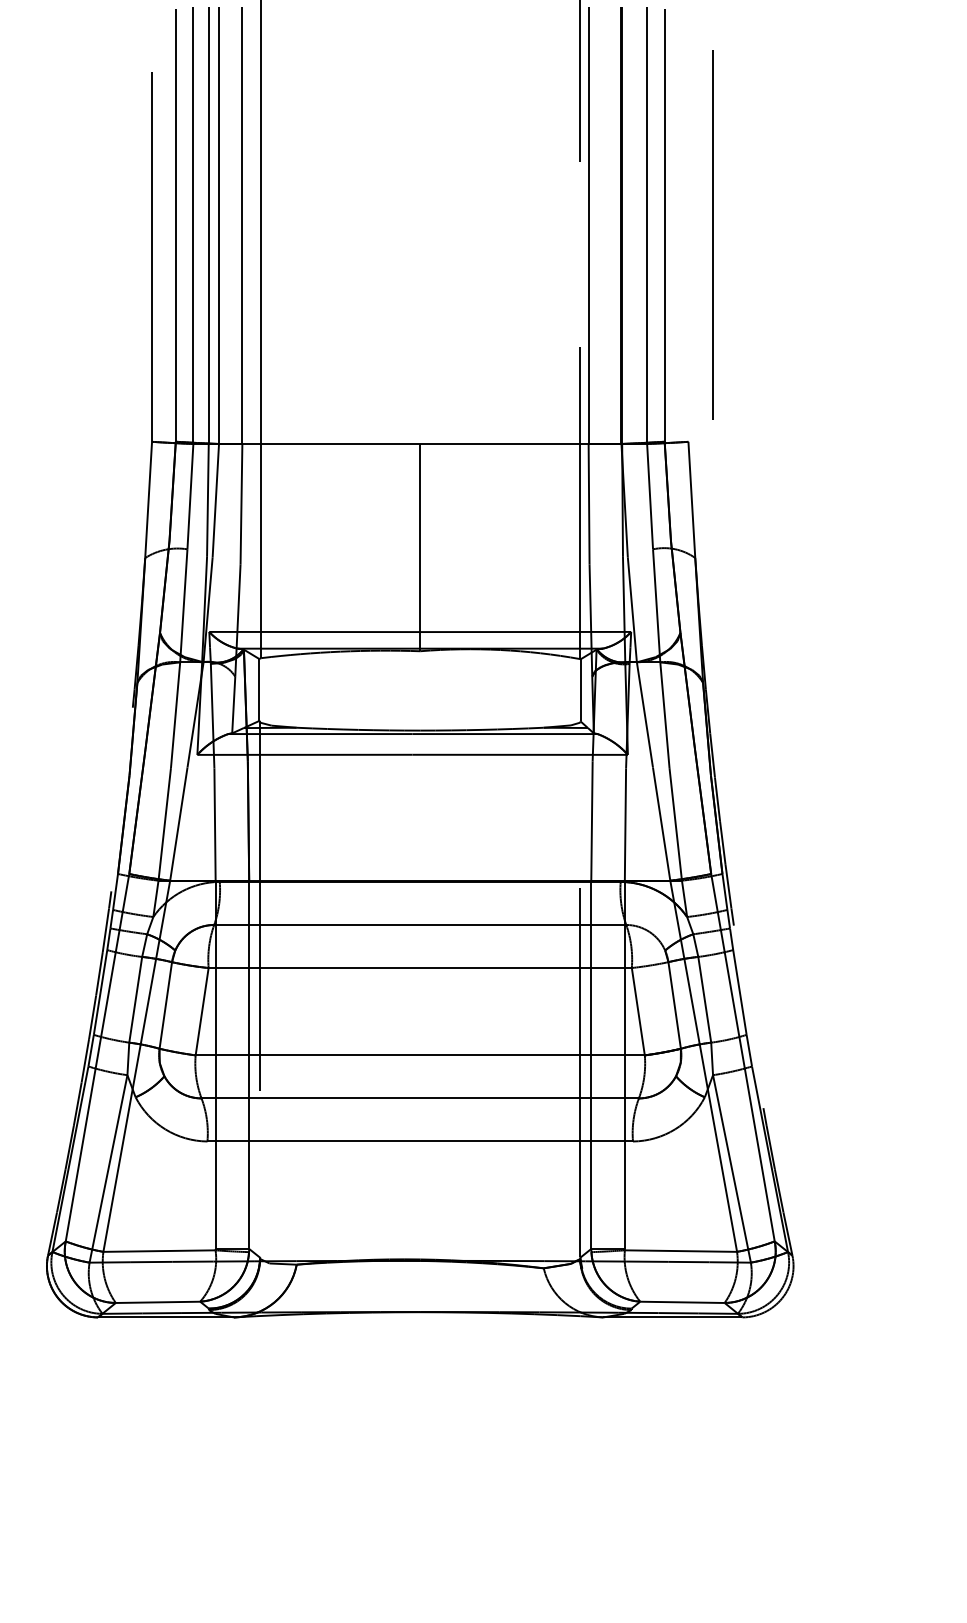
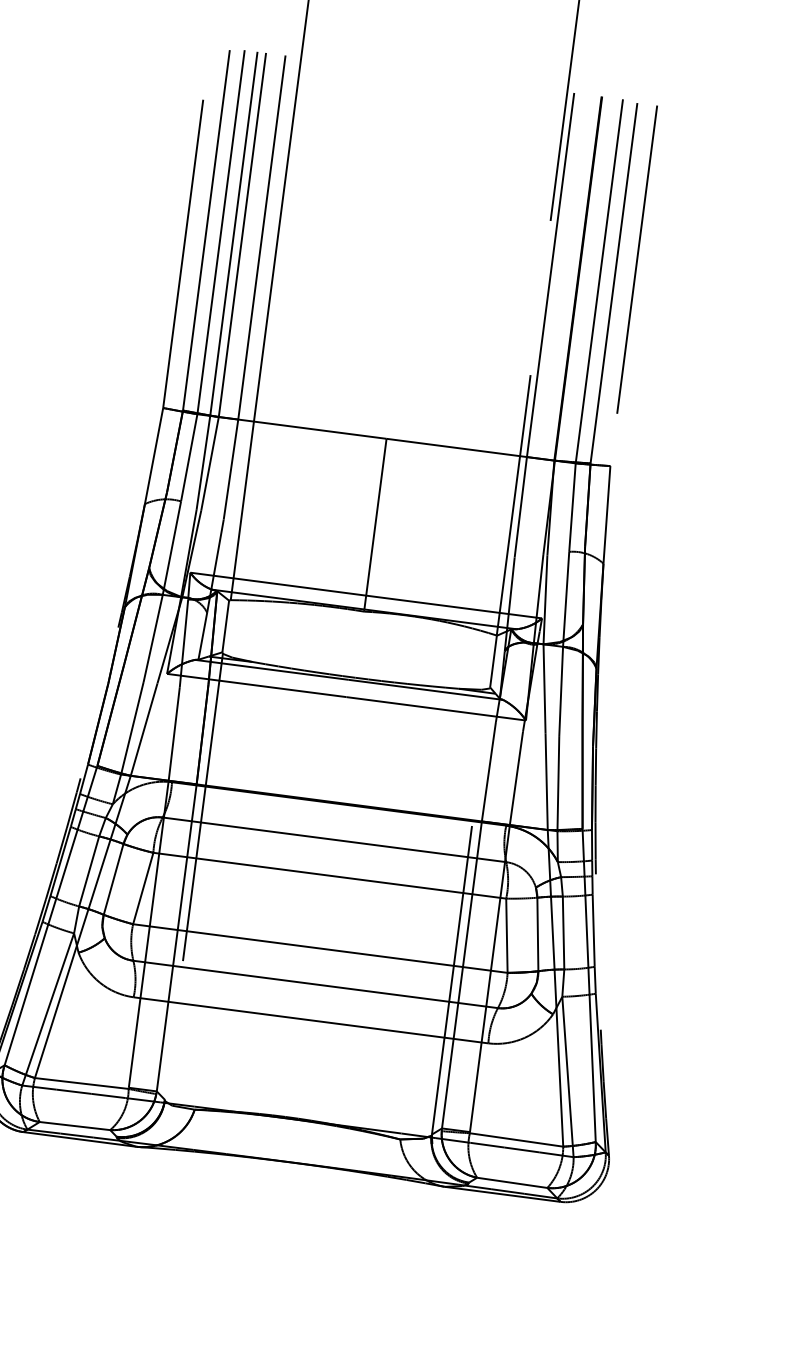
line: (712, 234) -> (636, 258), moved

